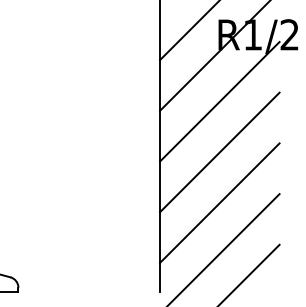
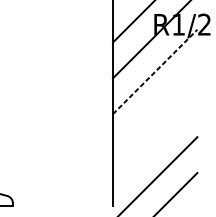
line: (219, 101) -> (154, 71), solid -> dashed
line: (219, 152) -> (154, 107), removed
line: (219, 202) -> (154, 143), removed

